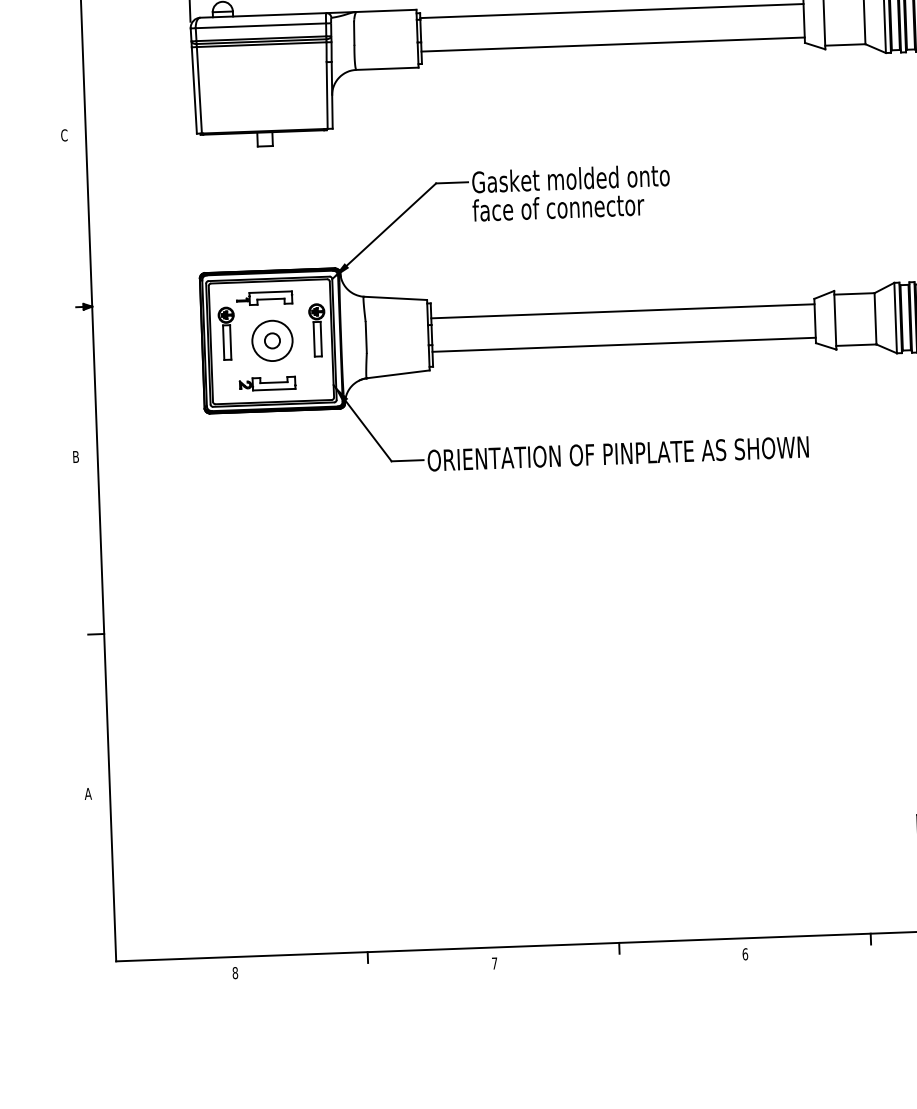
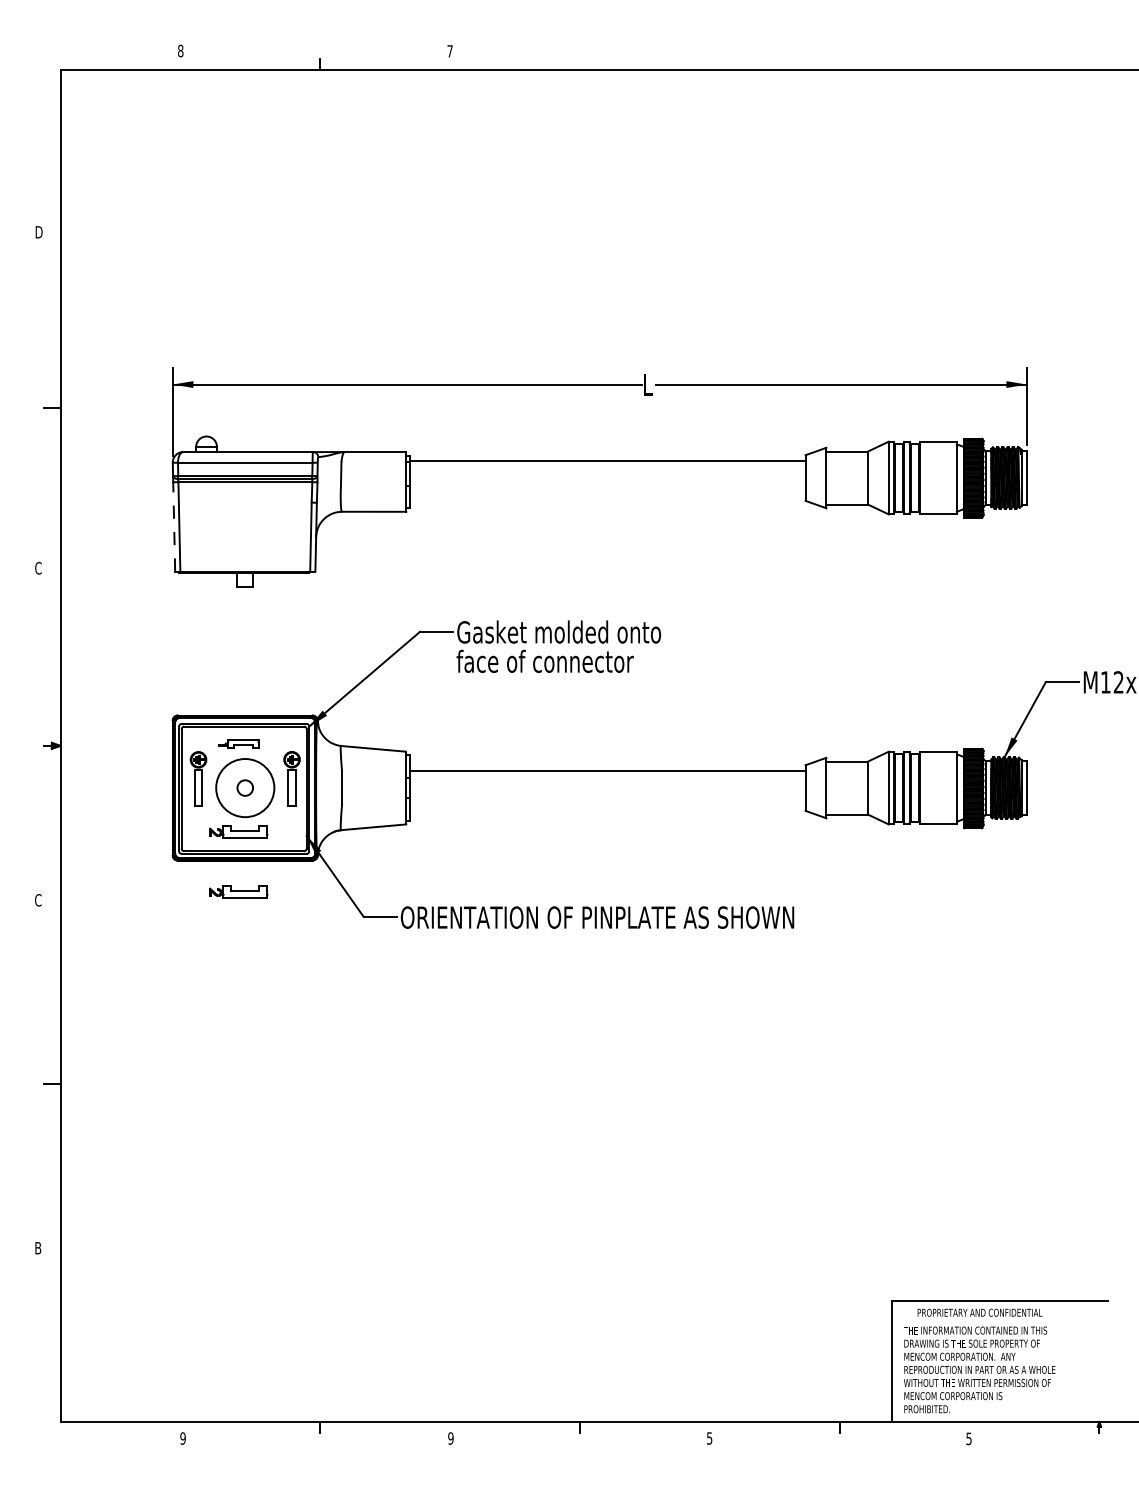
line: (612, 44) -> (607, 495), removed
line: (194, 90) -> (174, 526), solid -> dashed
part: (264, 297) -> (238, 743), size x0.7
circle: (272, 340) -> (245, 787), size x1.4
line: (623, 344) -> (607, 805), removed
part: (269, 441) -> (238, 891), added
text: (76, 457) -> (38, 900), B -> C
text: (87, 794) -> (37, 1248), A -> B
text: (745, 954) -> (709, 1438), 6 -> 5
text: (494, 963) -> (450, 1438), 7 -> 9
text: (234, 973) -> (182, 1438), 8 -> 9

